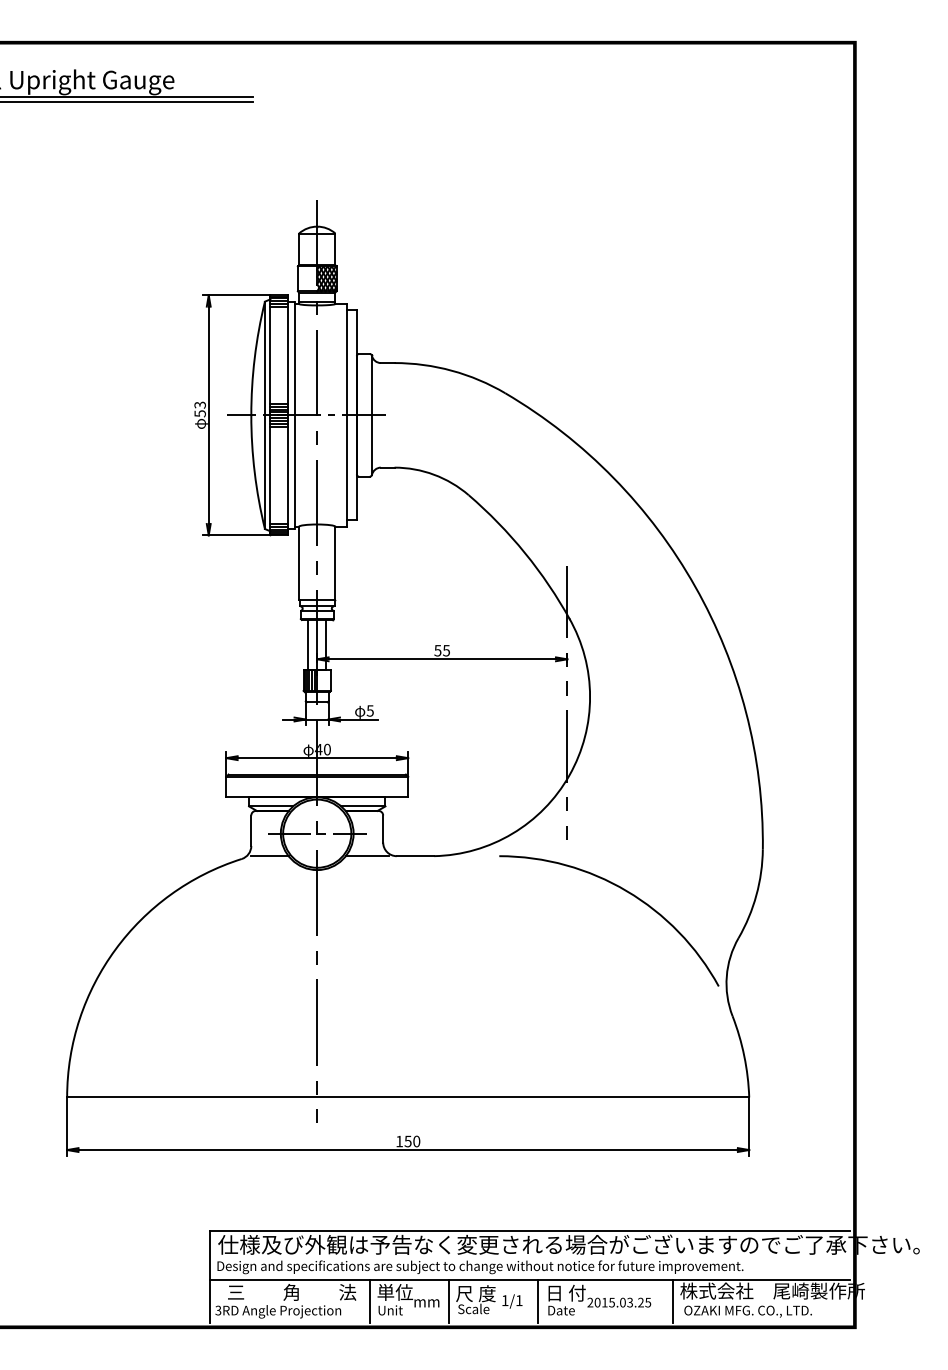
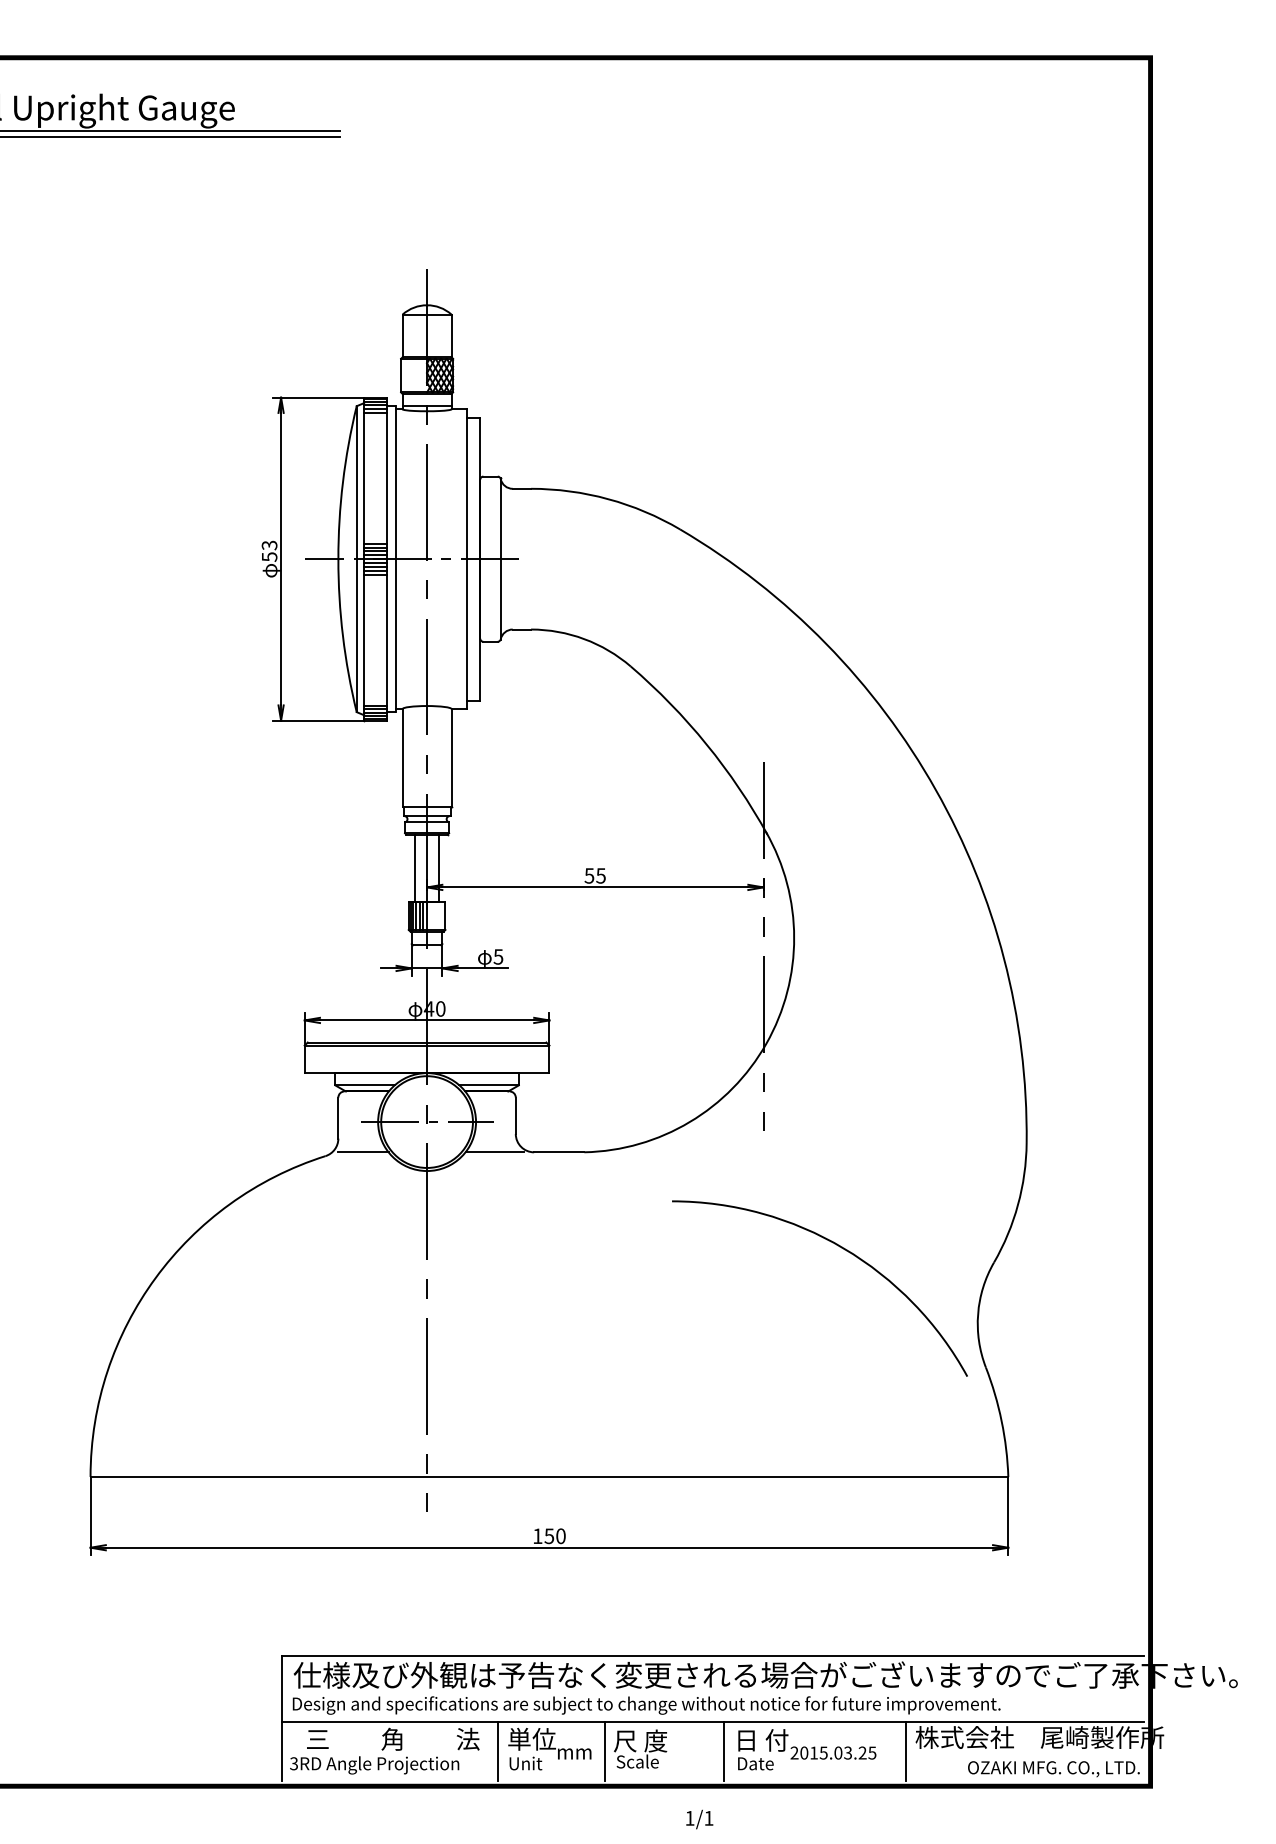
arc: (627, 892) -> (844, 1250), moved
text: (512, 1301) -> (699, 1819), moved
text: (747, 1311) -> (1053, 1769), moved

